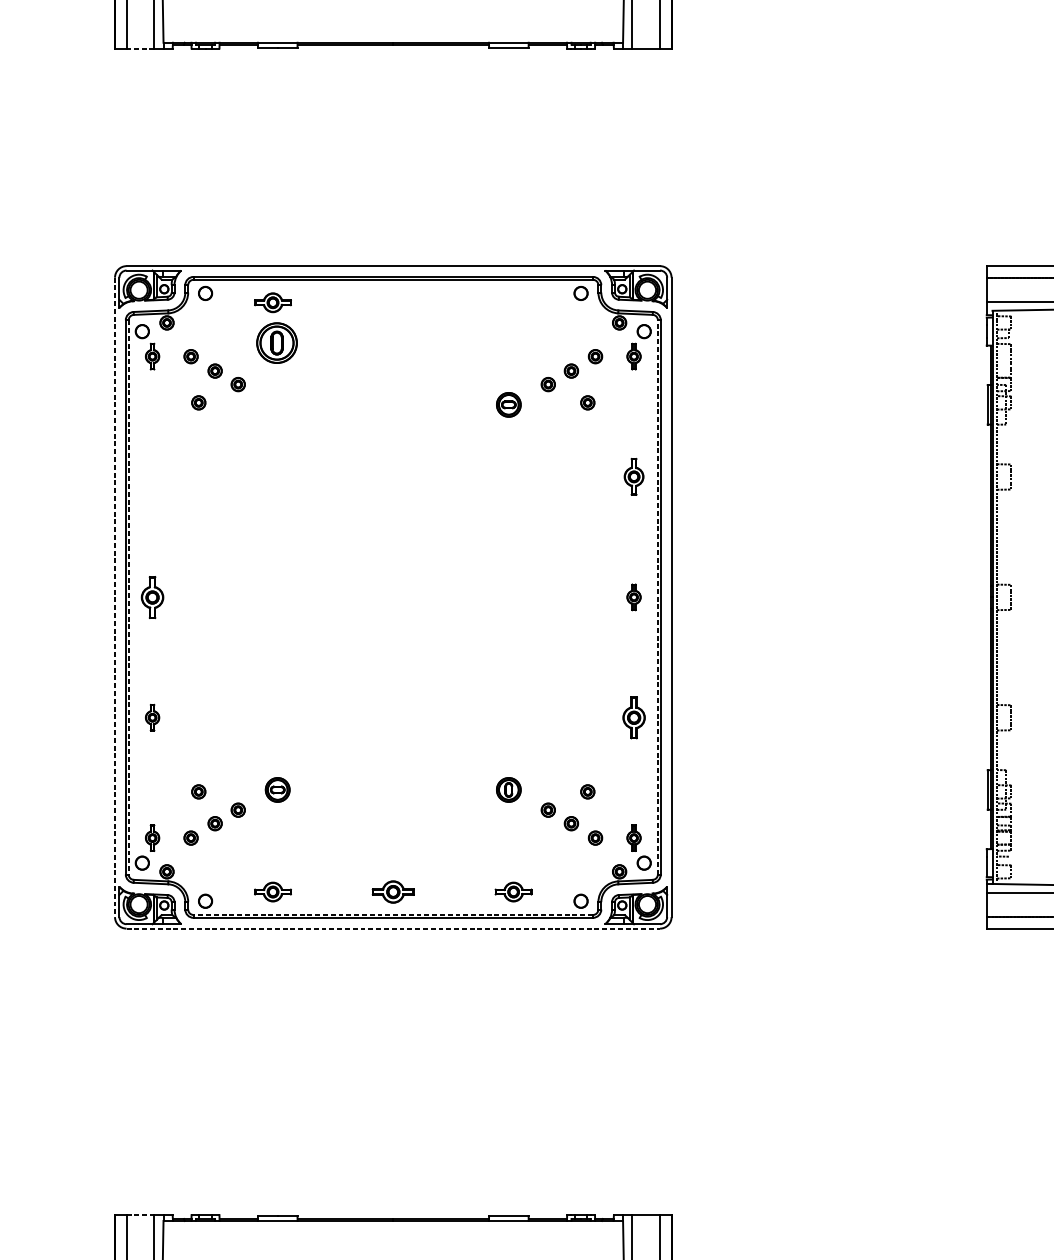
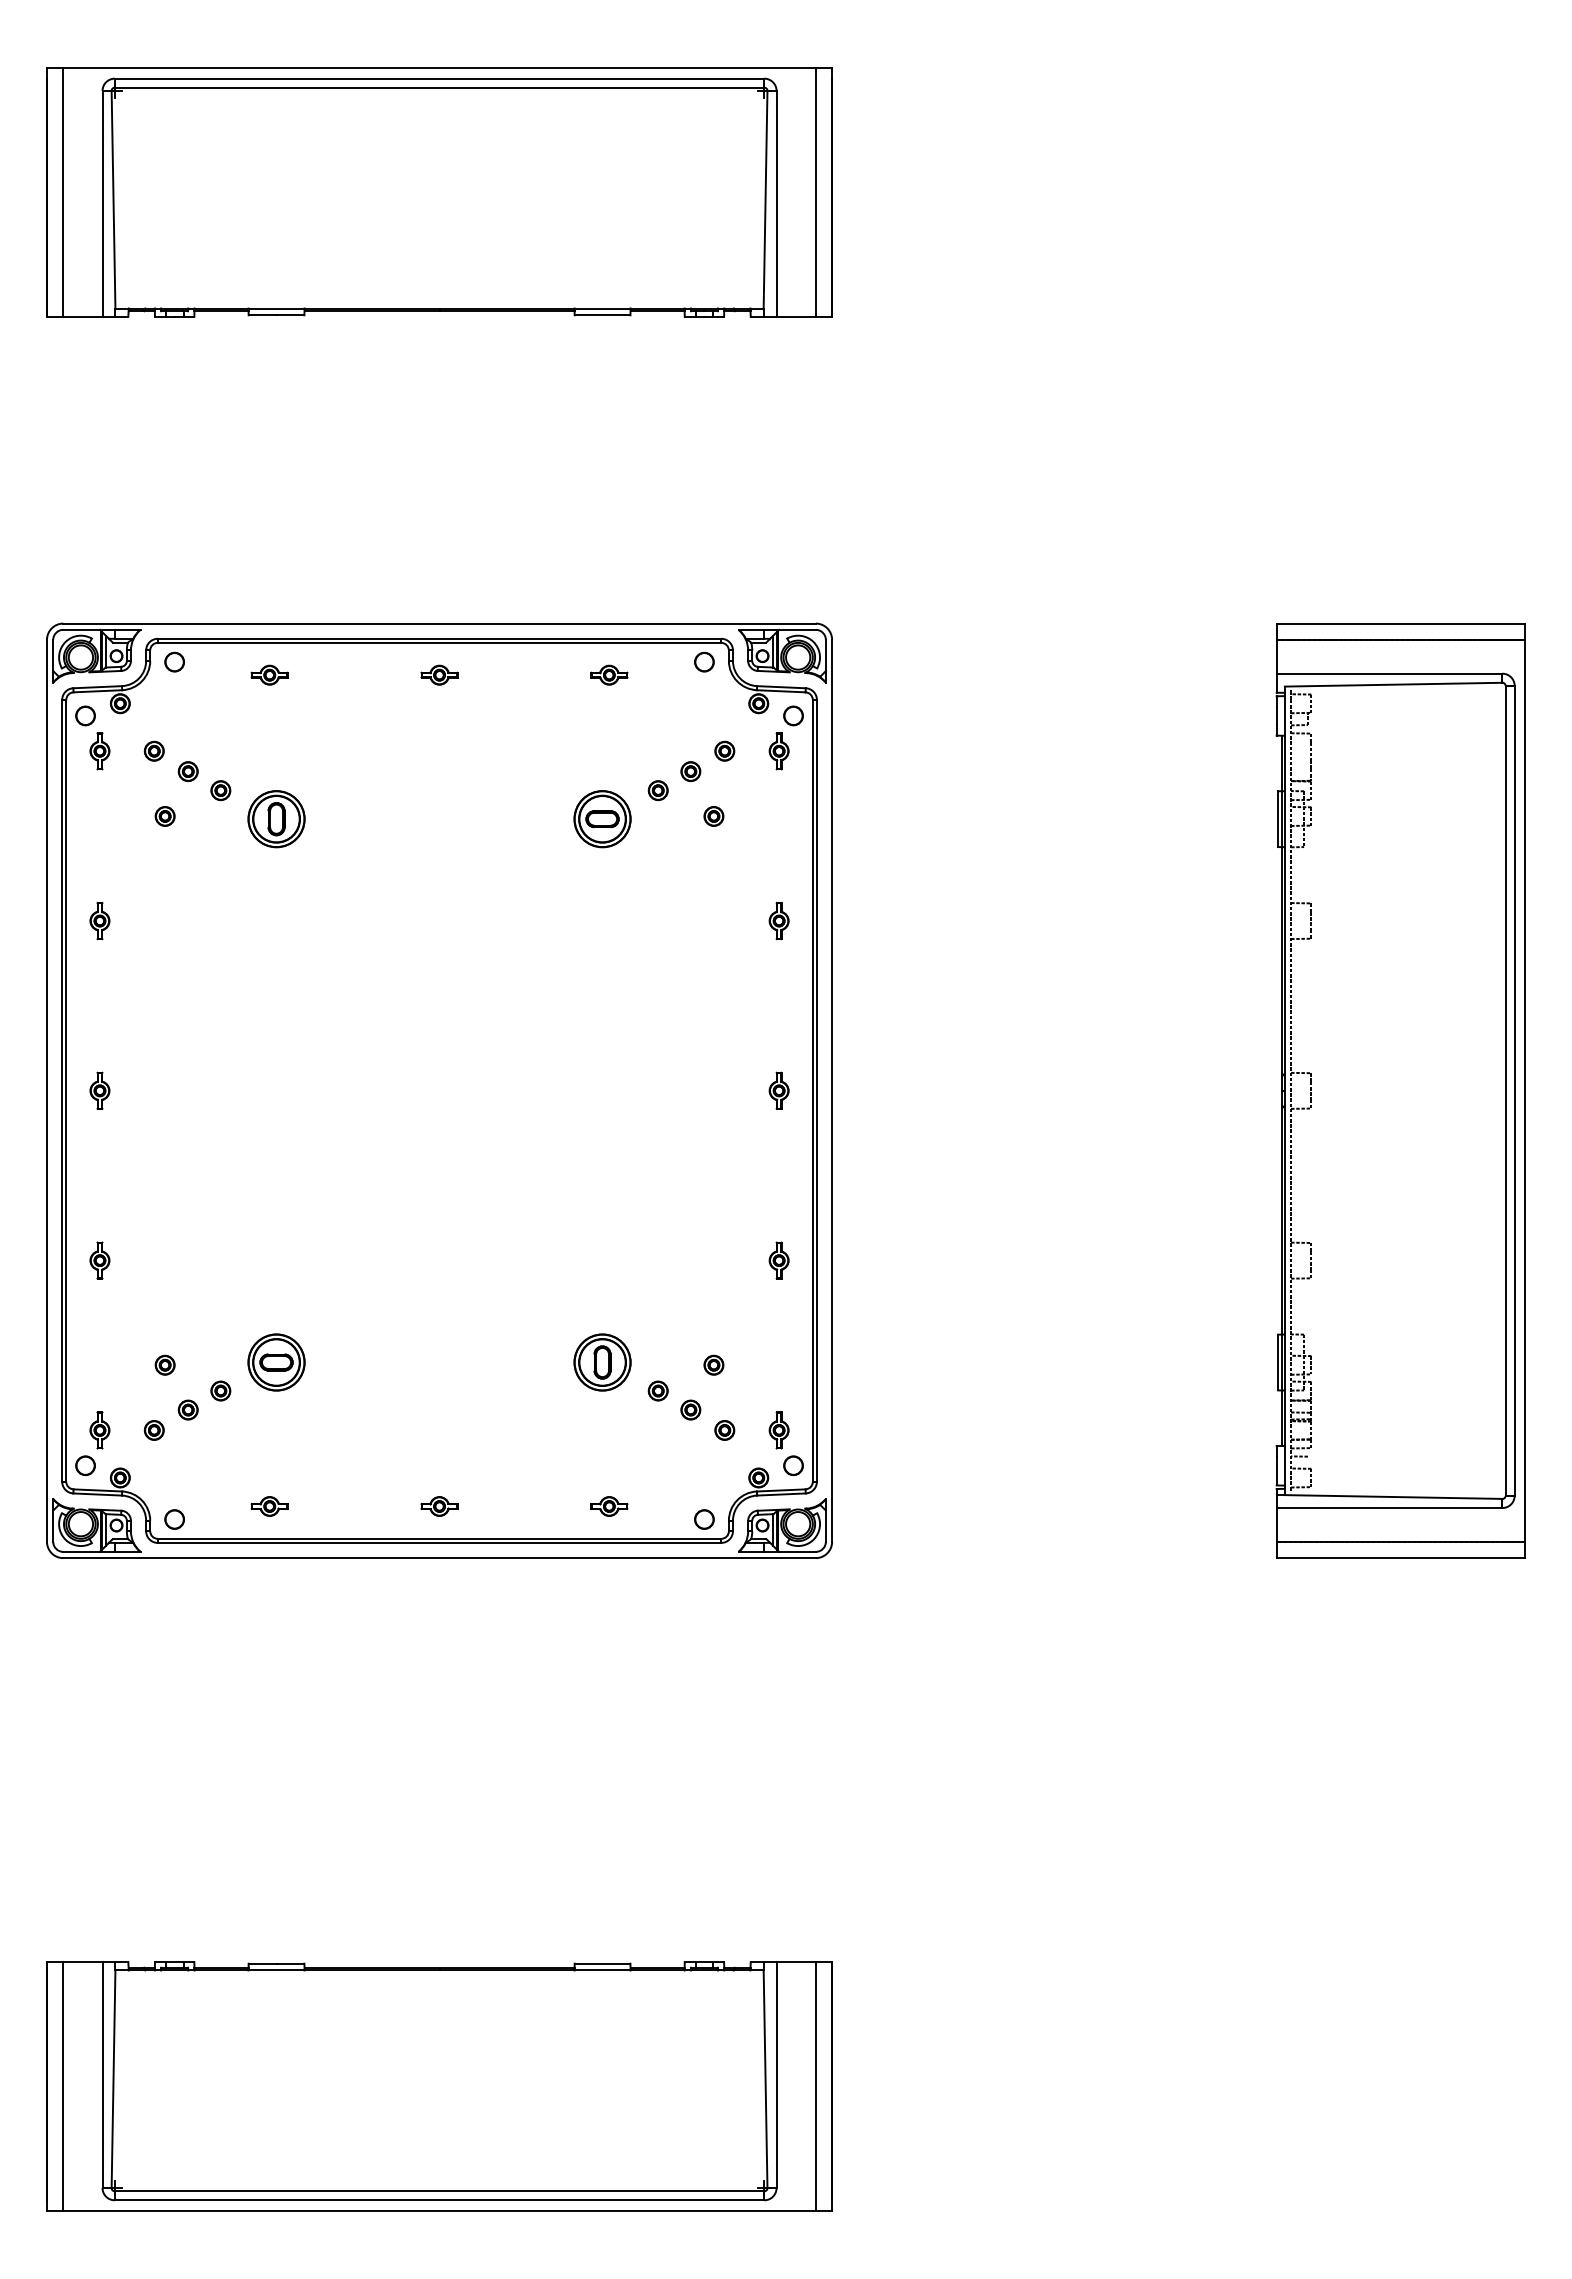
line: (140, 48) -> (82, 316), dashed -> solid
part: (272, 302) -> (269, 674), size x0.71
part: (393, 302) -> (439, 674), added
part: (513, 302) -> (609, 674), added
part: (277, 343) -> (276, 819), moved
part: (508, 405) -> (602, 819), size x1.67
part: (152, 477) -> (99, 921), added
part: (633, 477) -> (778, 921), size x0.71
line: (115, 597) -> (47, 1090), dashed -> solid
line: (128, 597) -> (66, 1090), dashed -> solid
part: (152, 597) -> (99, 1090), size x0.62
line: (657, 597) -> (812, 1090), dashed -> solid
part: (633, 717) -> (778, 1260), size x0.62
part: (277, 789) -> (276, 1362), size x1.67
part: (508, 789) -> (602, 1362), size x1.67
part: (272, 892) -> (269, 1506), size x0.71
part: (393, 892) -> (439, 1506), size x0.62
part: (513, 892) -> (609, 1506), size x0.71
line: (393, 914) -> (439, 1538), dashed -> solid
line: (393, 928) -> (440, 1558), dashed -> solid
line: (140, 1215) -> (82, 1962), dashed -> solid

